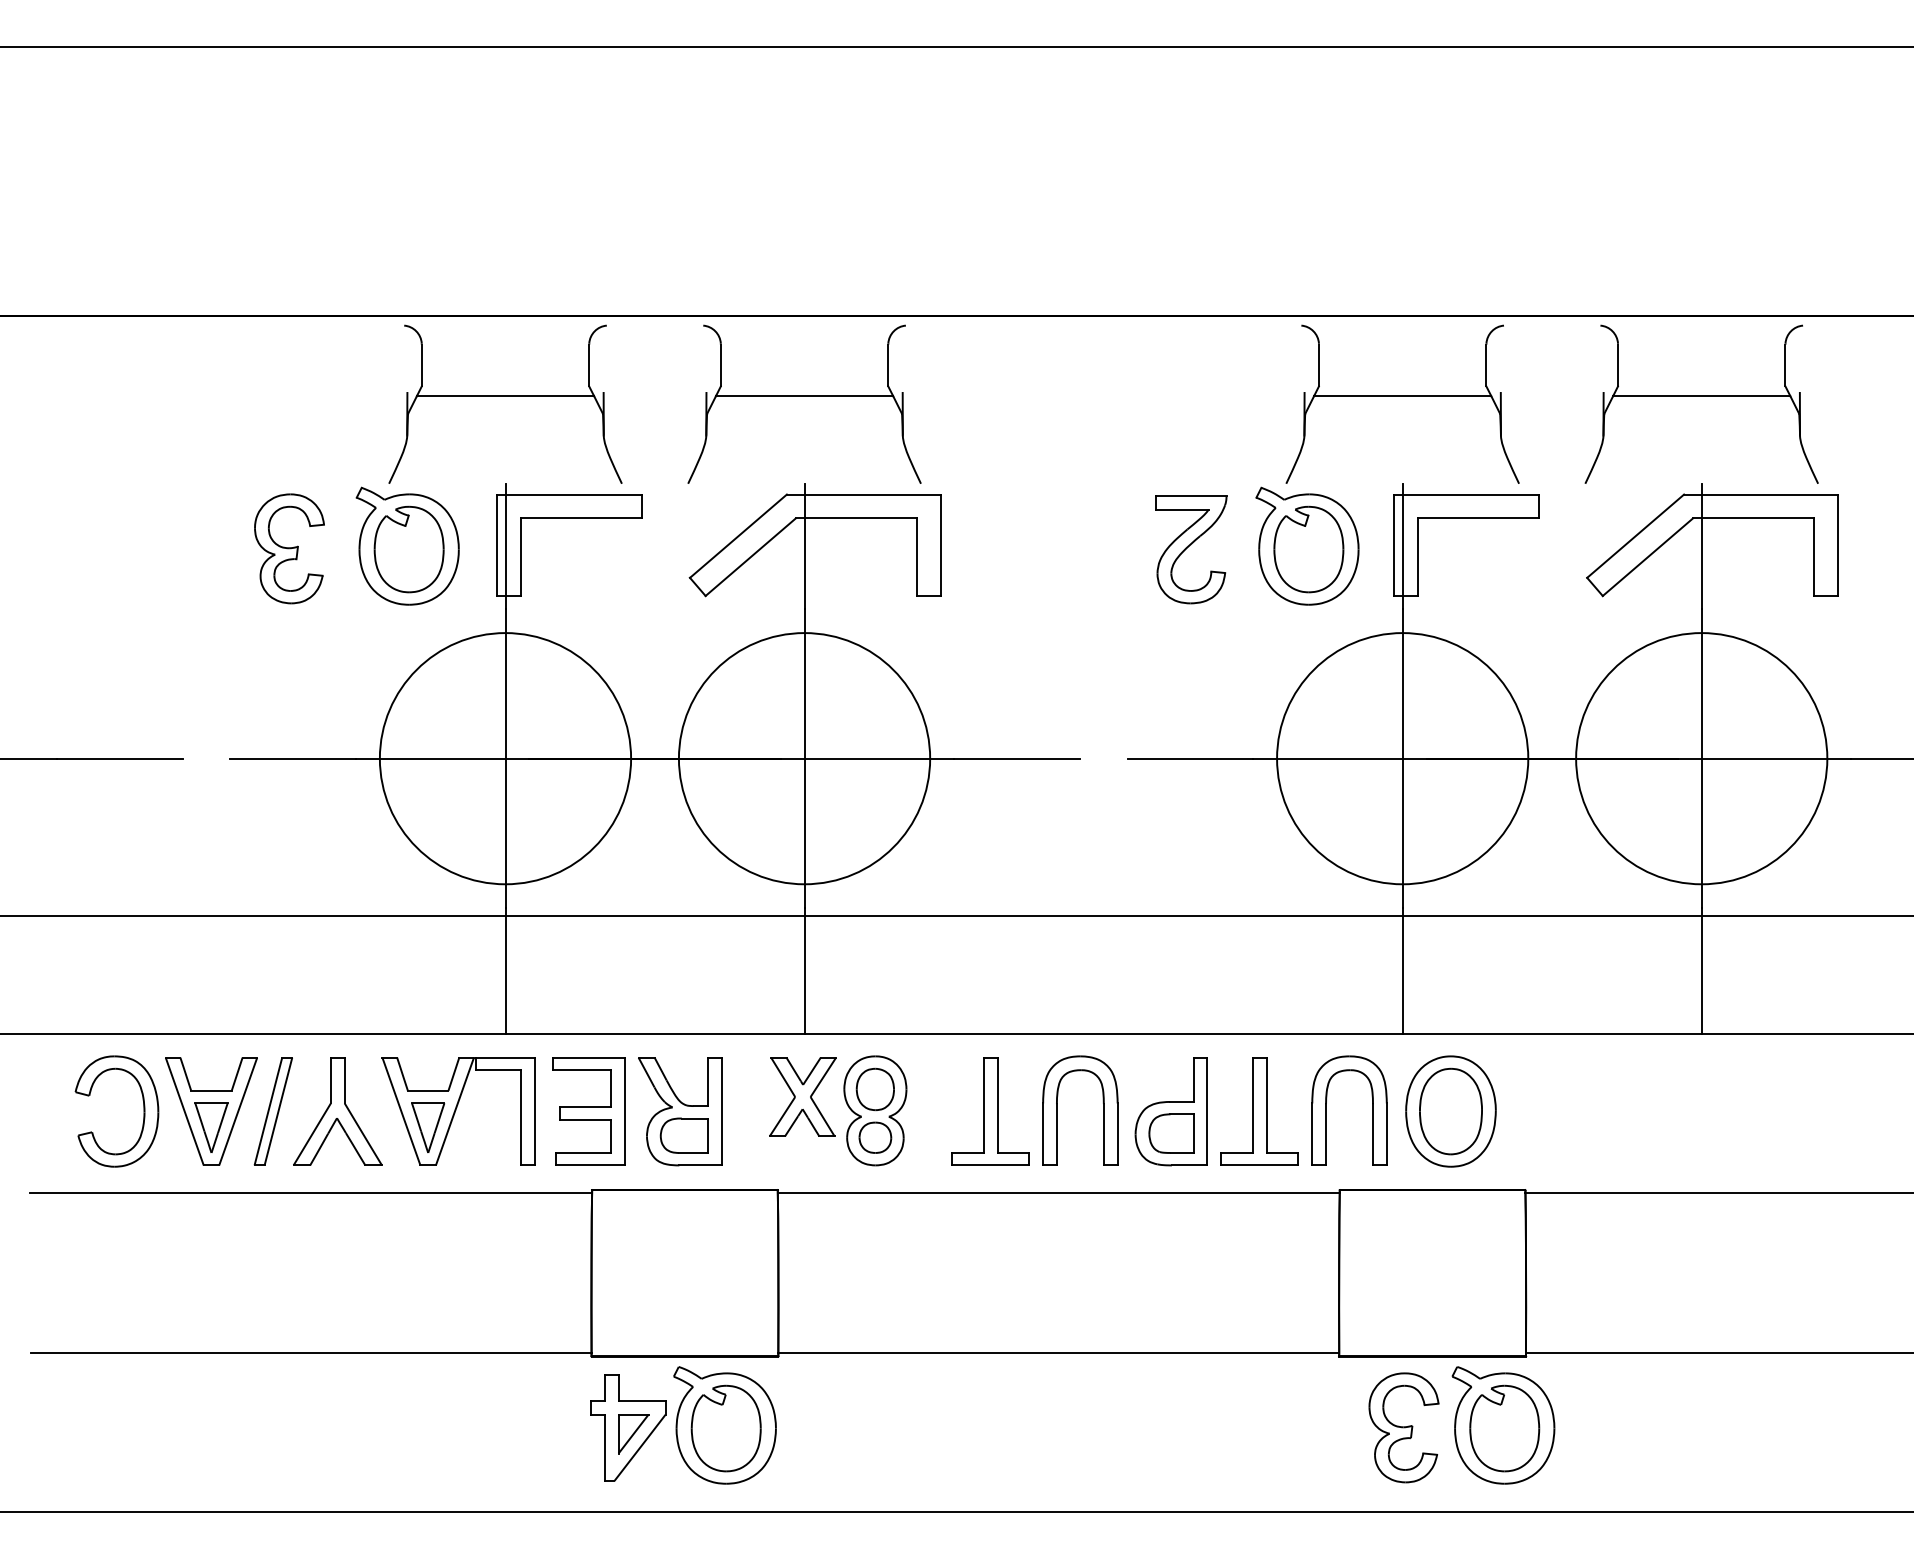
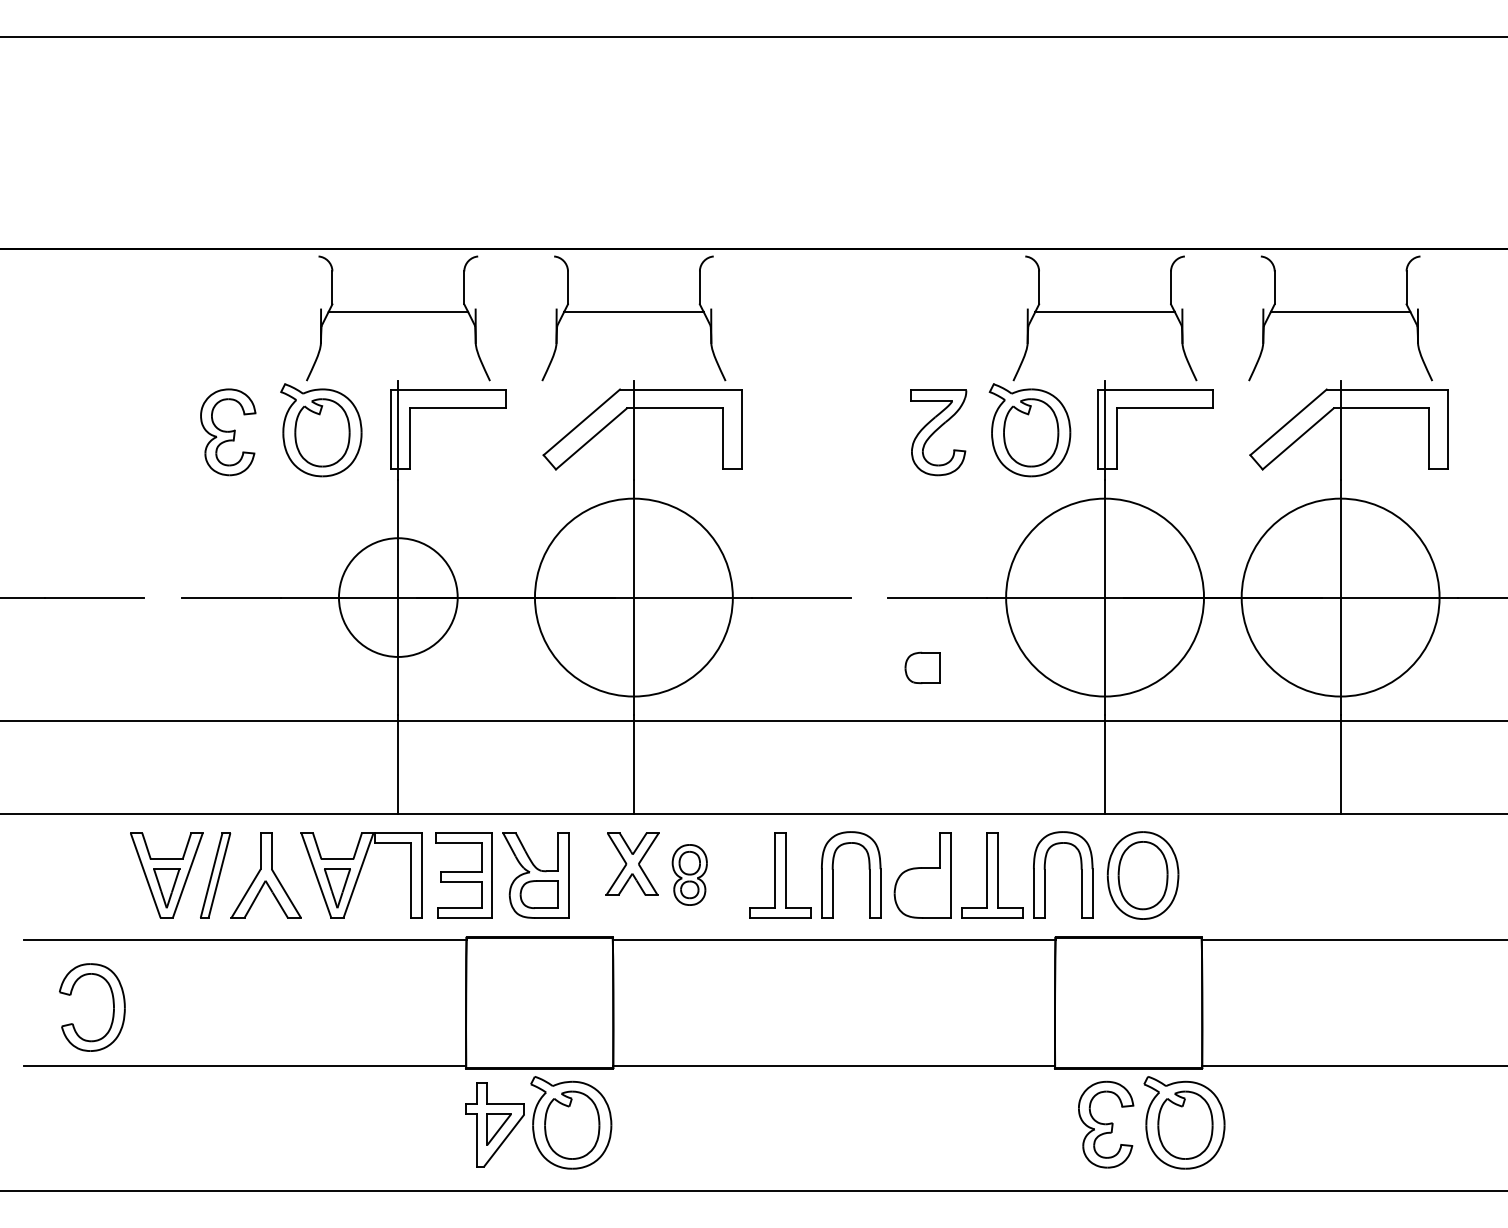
circle: (505, 758) -> (398, 597), size x0.6
part: (142, 1106) -> (112, 1003), moved
part: (875, 1110) -> (689, 874), size x0.7
part: (1170, 1133) -> (922, 667), moved

